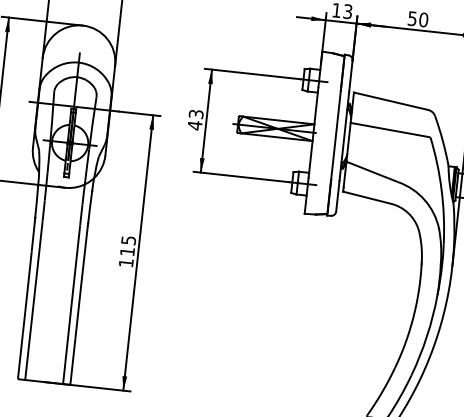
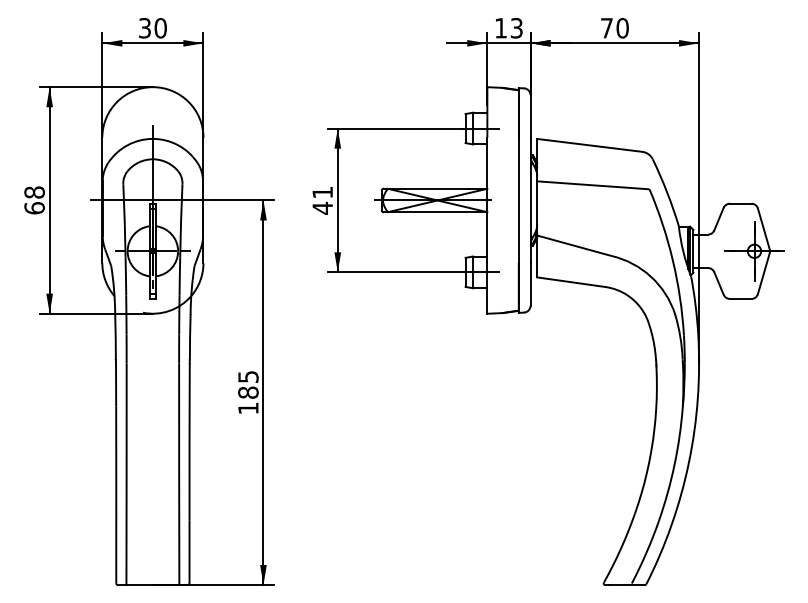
text: (412, 18) -> (606, 28), 50 -> 70
text: (196, 114) -> (322, 192), 43 -> 41
text: (127, 251) -> (248, 392), 115 -> 185

